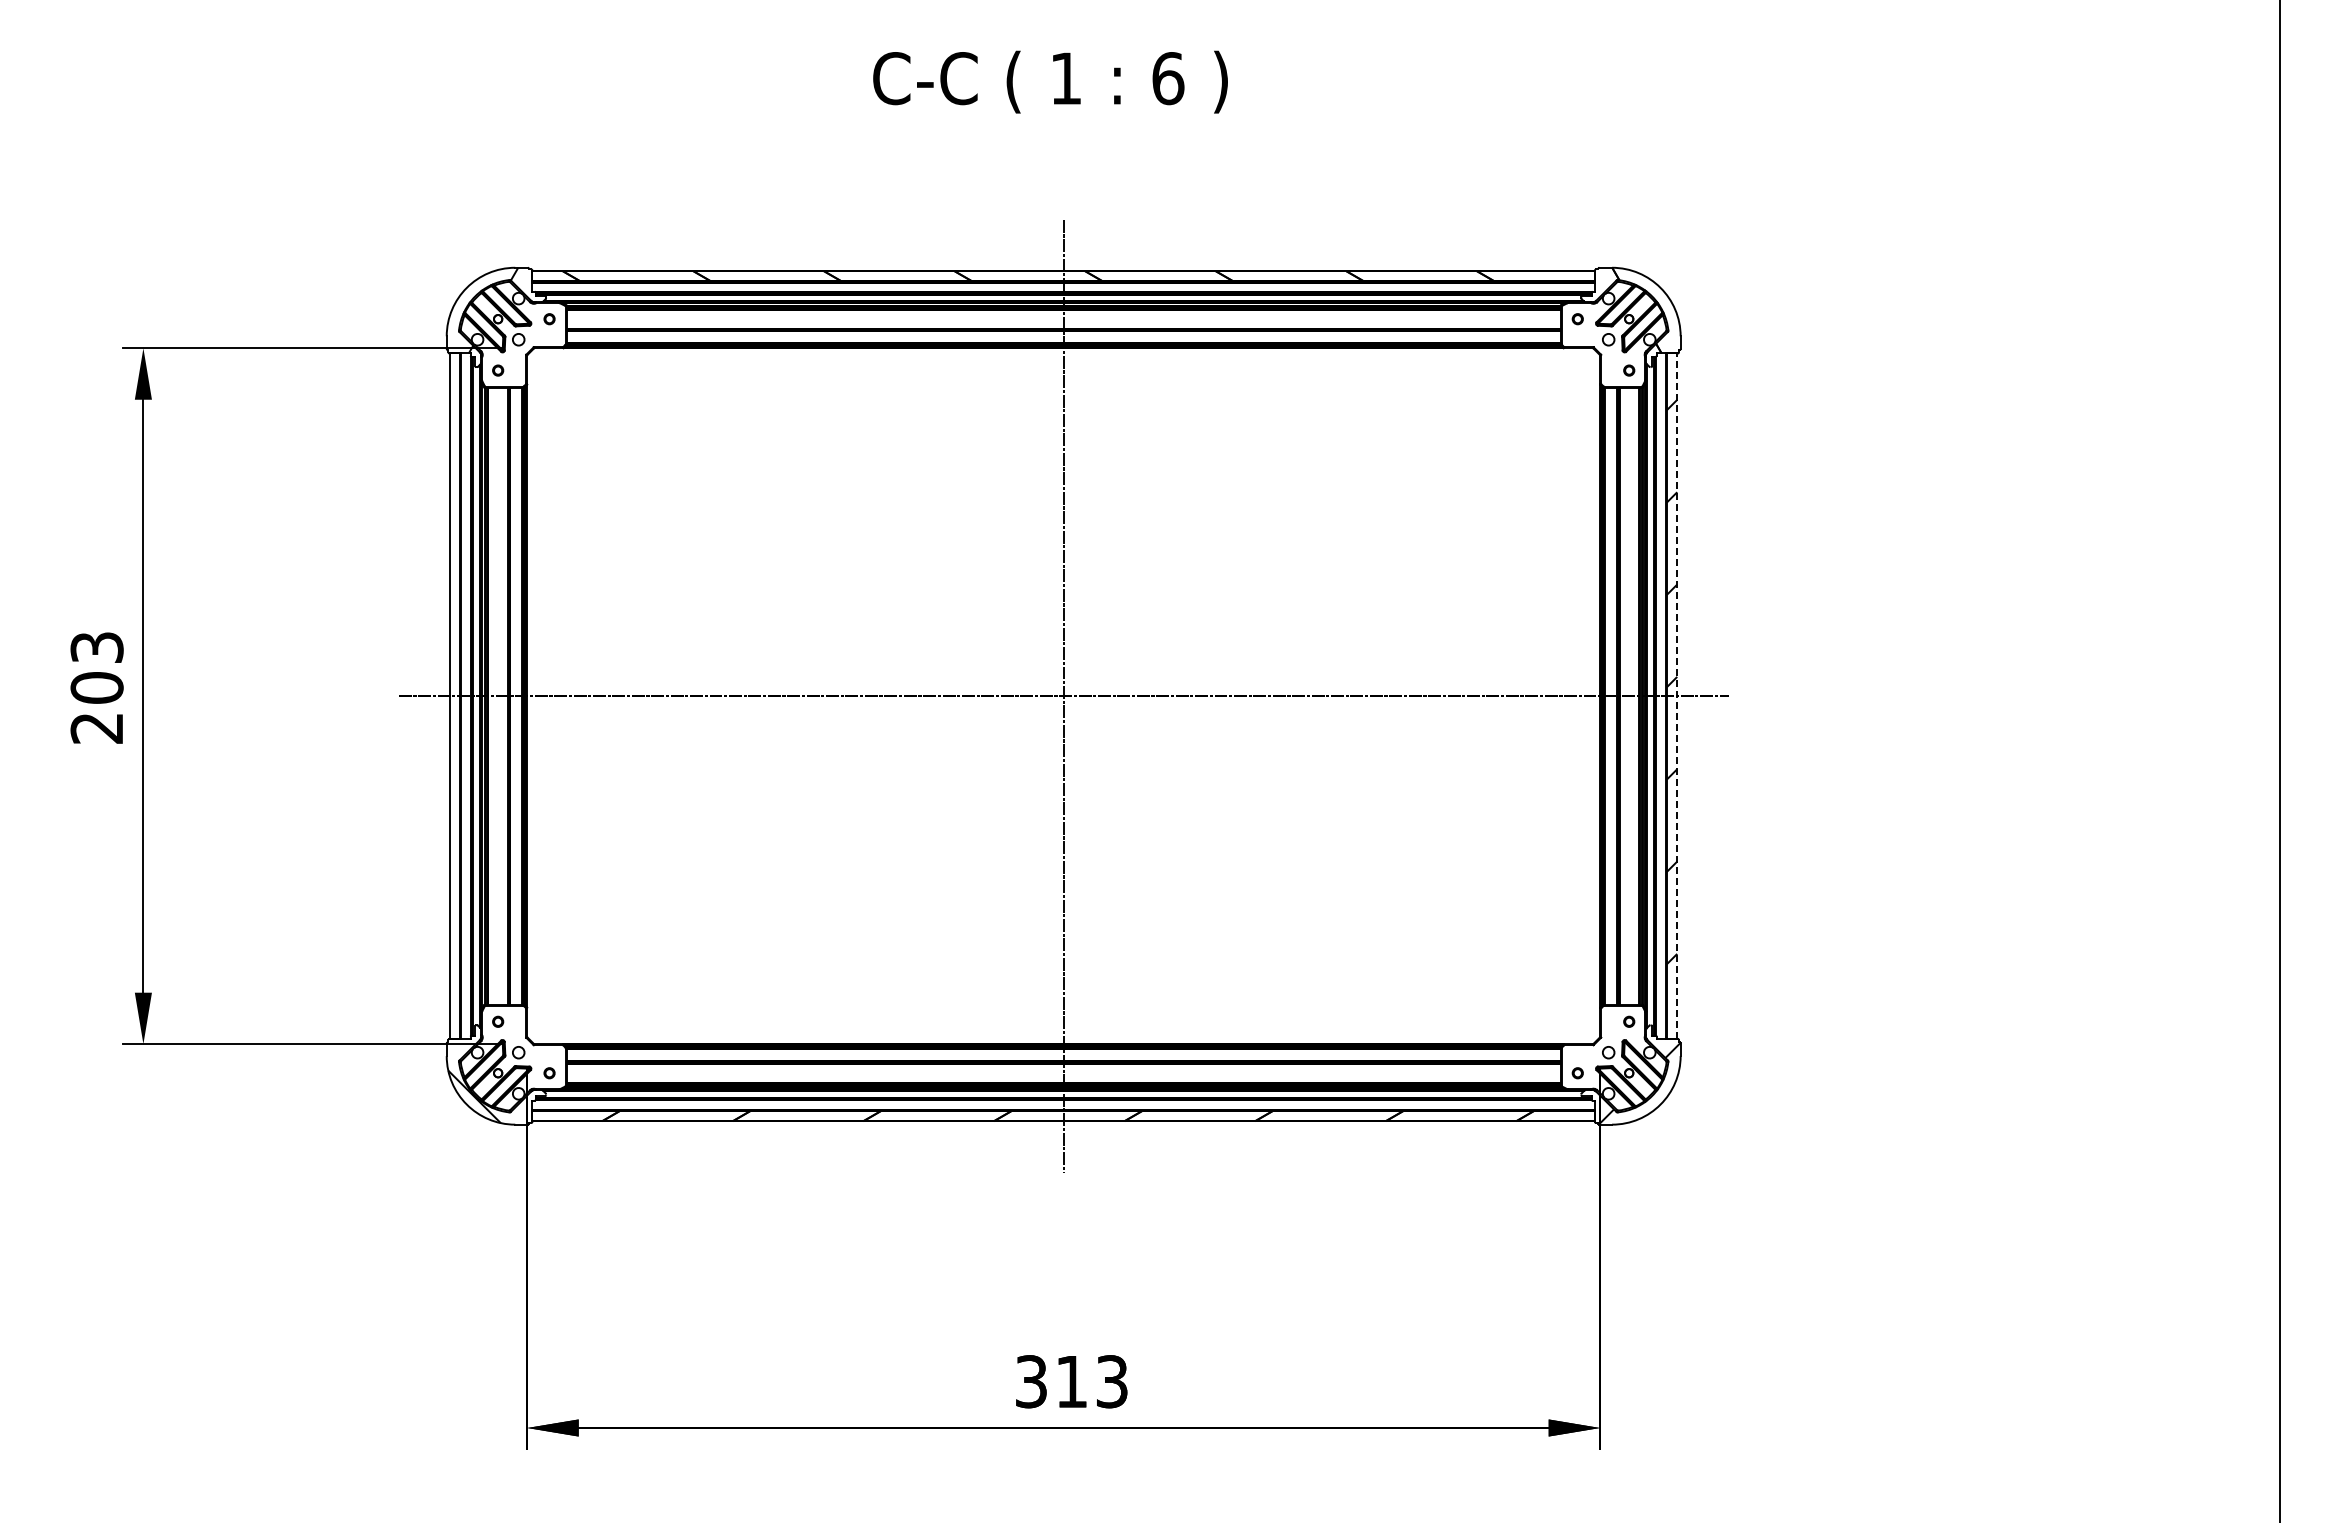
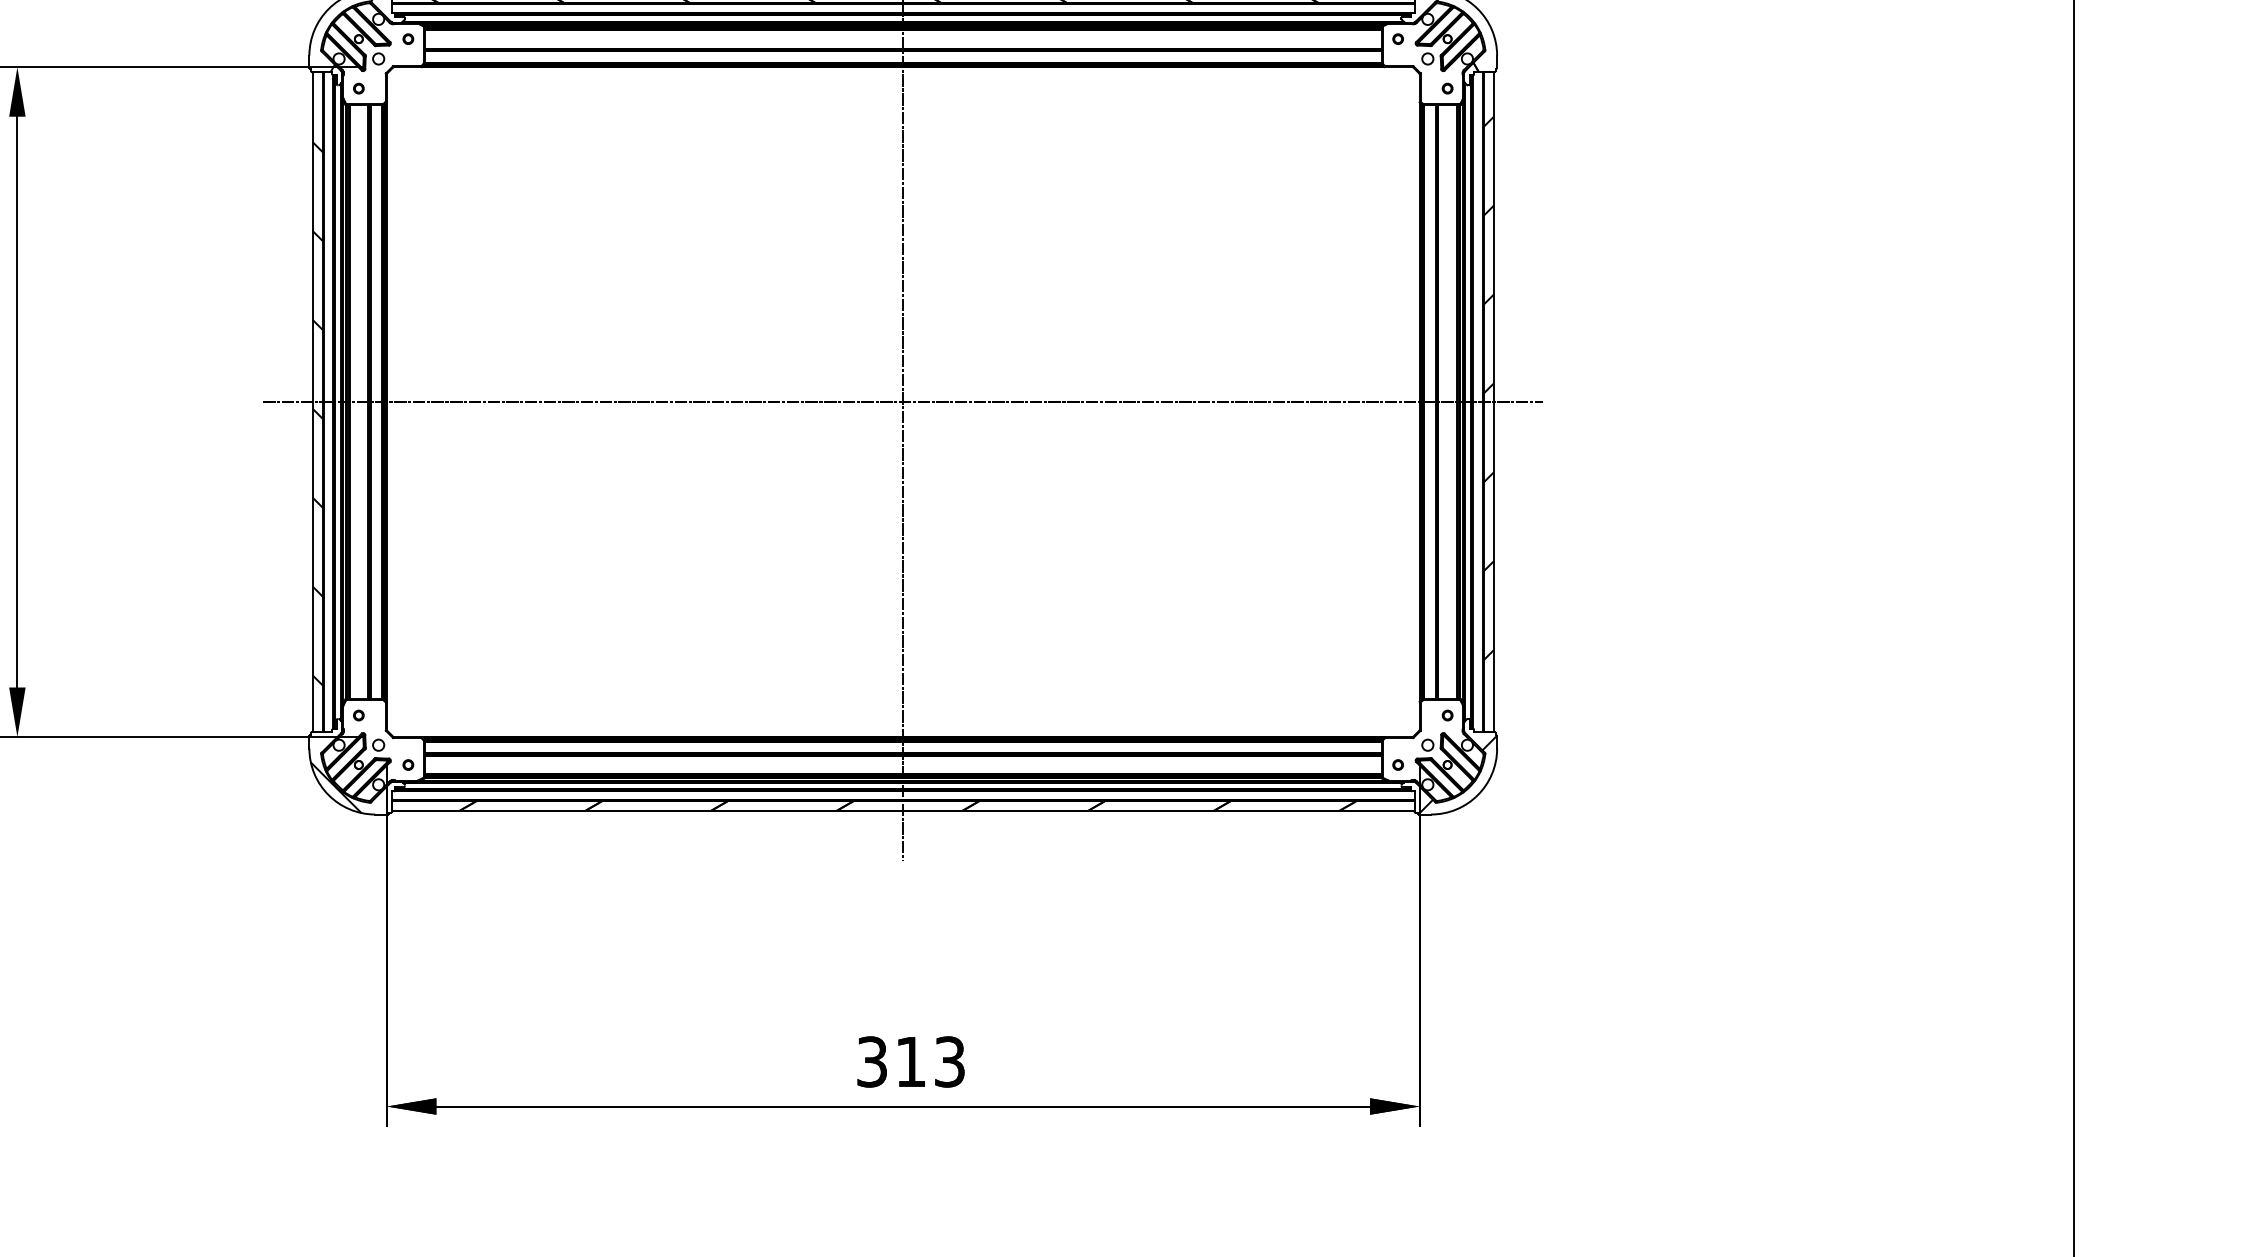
line: (1677, 696) -> (1494, 402), dashed -> solid
hatch: (455, 708) -> (317, 413), added

